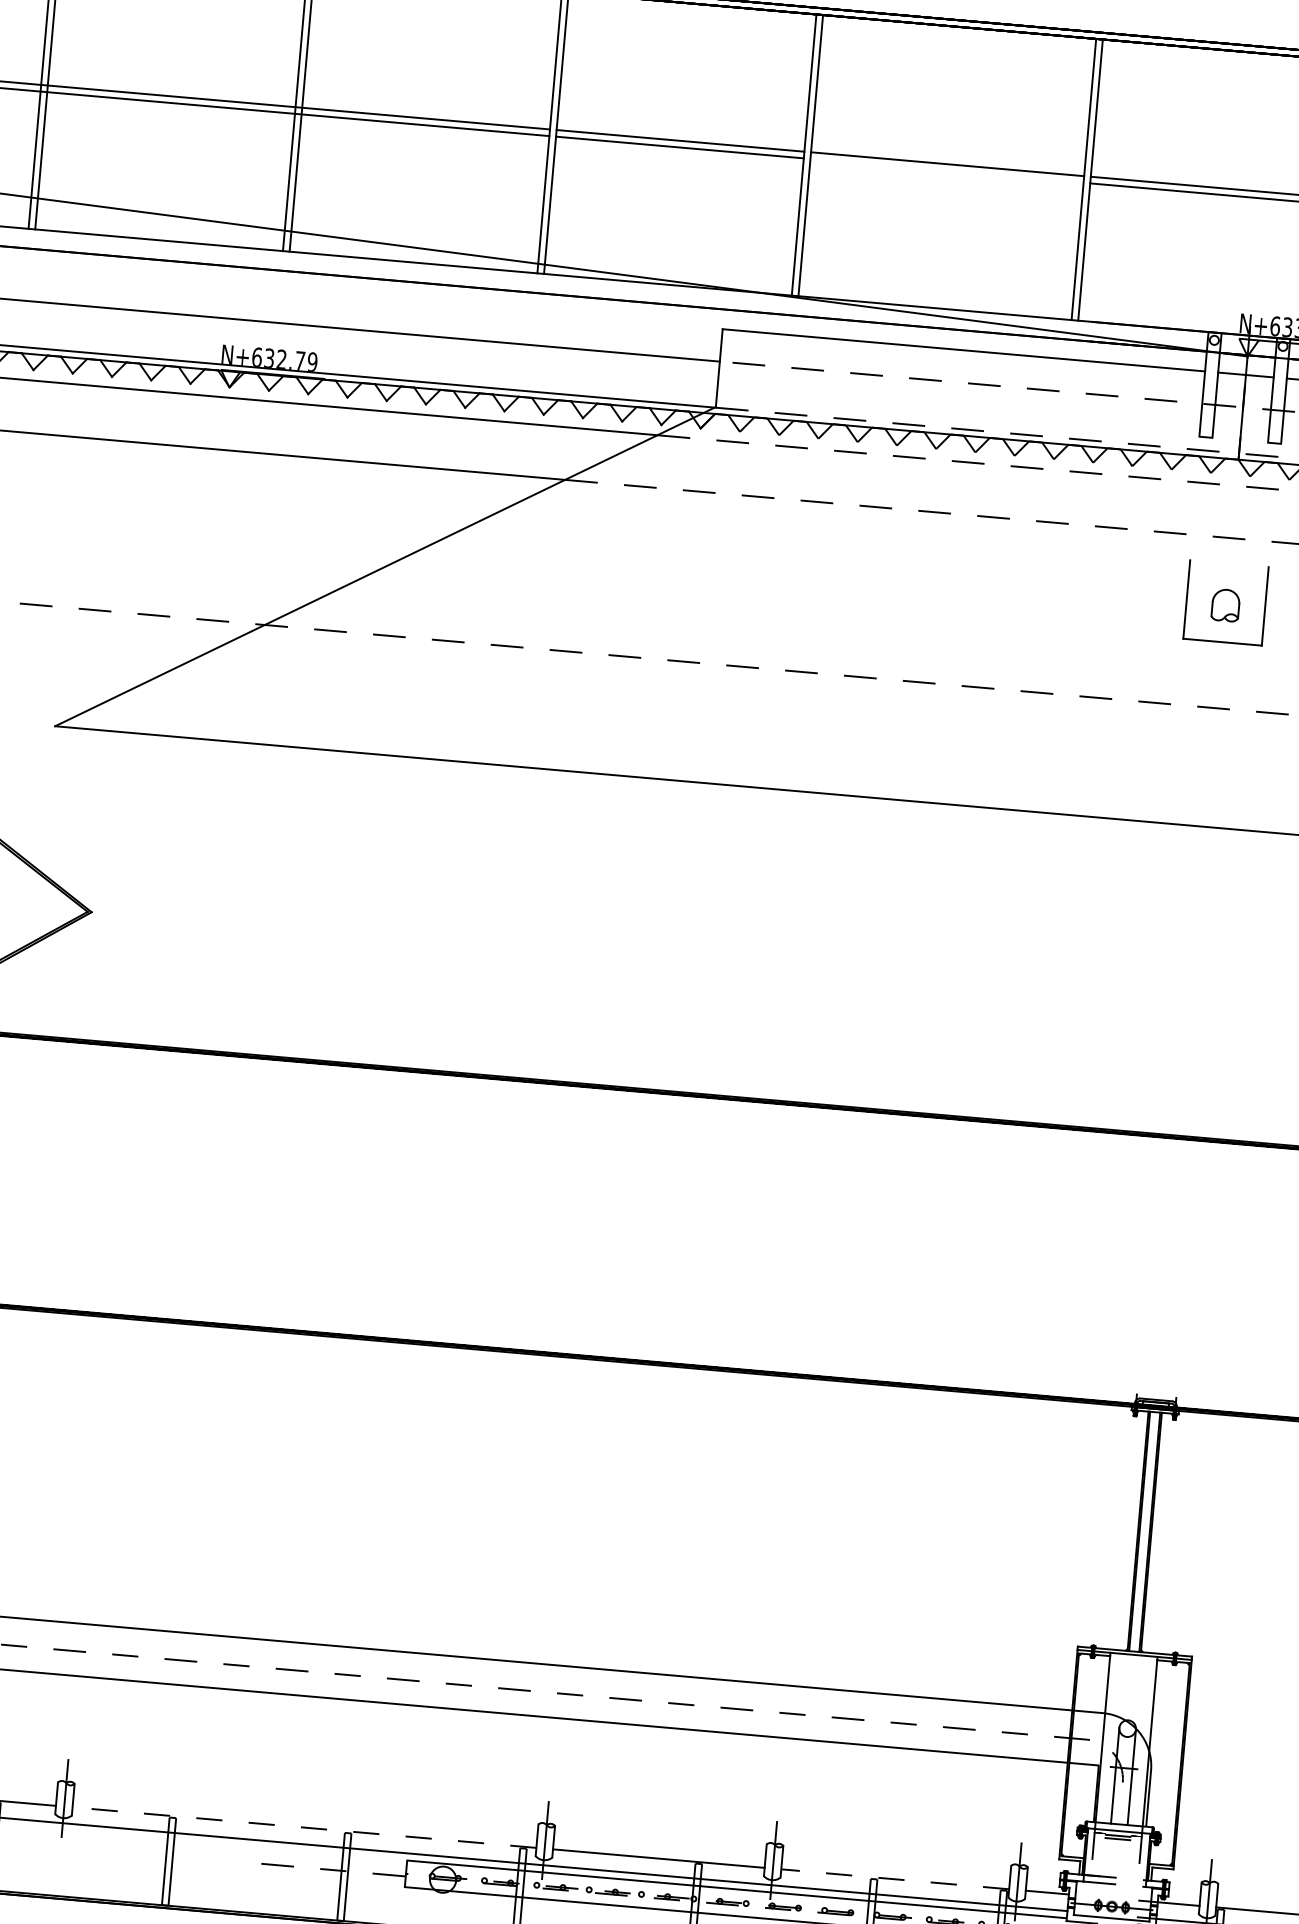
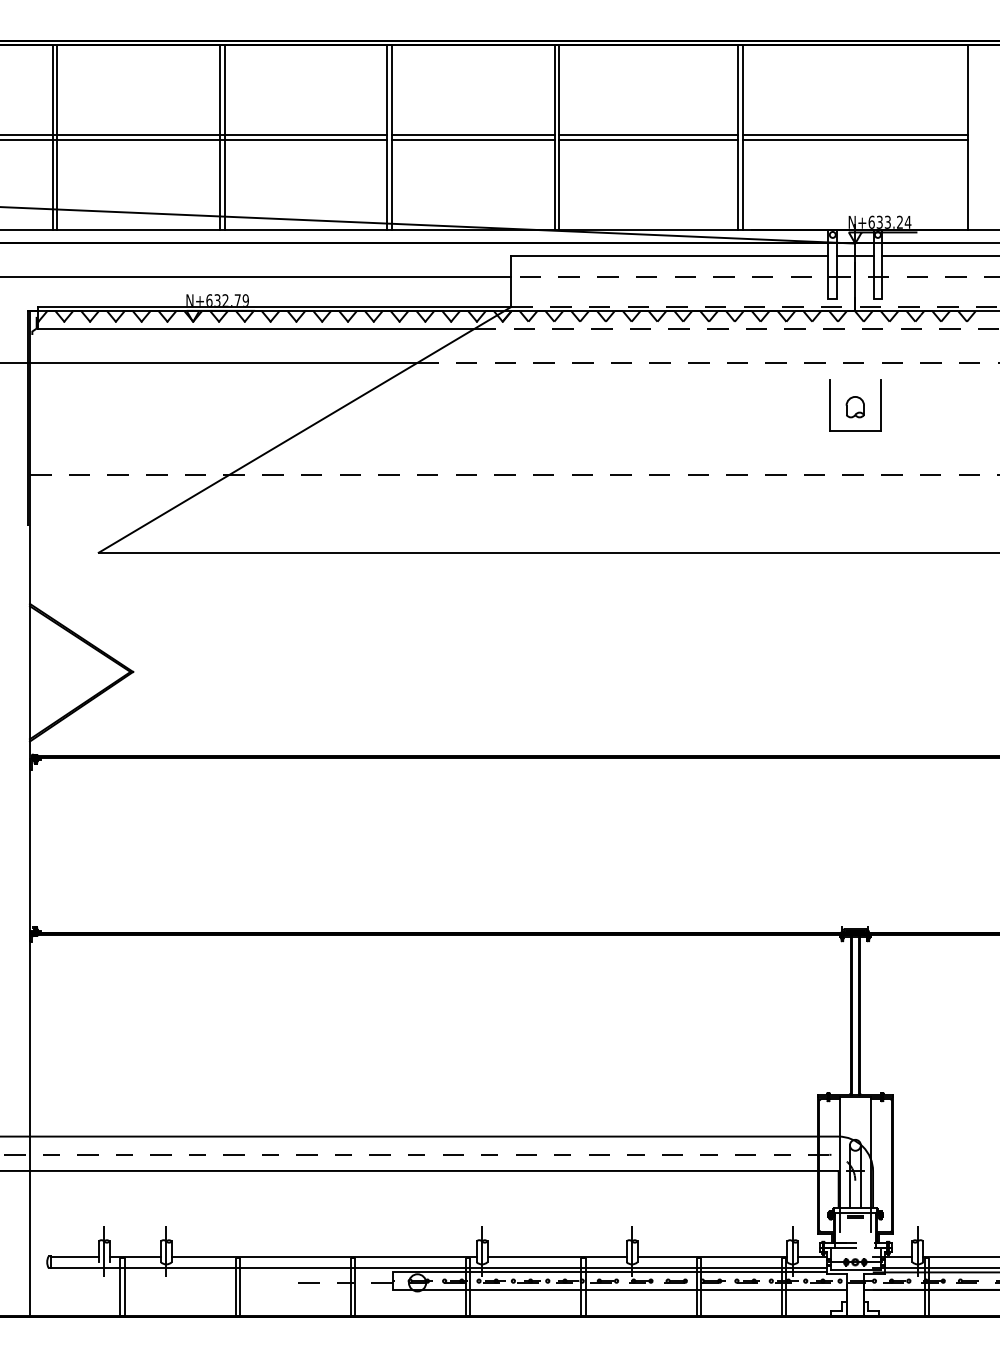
line: (946, 170) -> (648, 139), added
line: (303, 1827) -> (323, 1256), dashed -> solid
line: (895, 1878) -> (712, 1256), dashed -> solid

